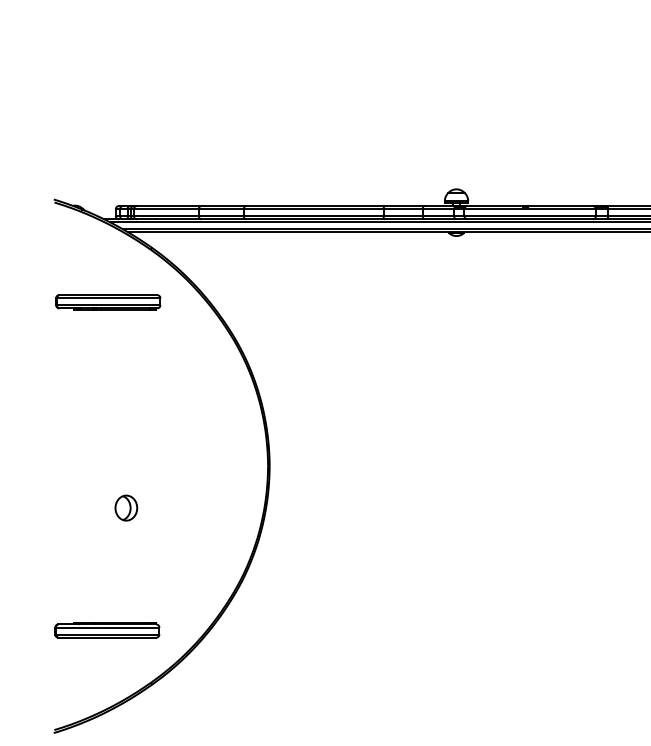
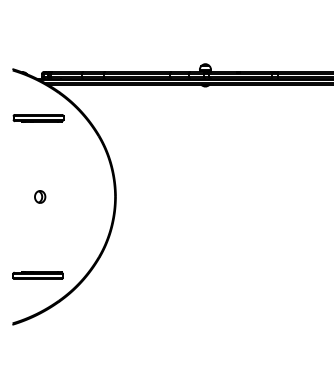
part: (127, 507) -> (40, 196), moved

